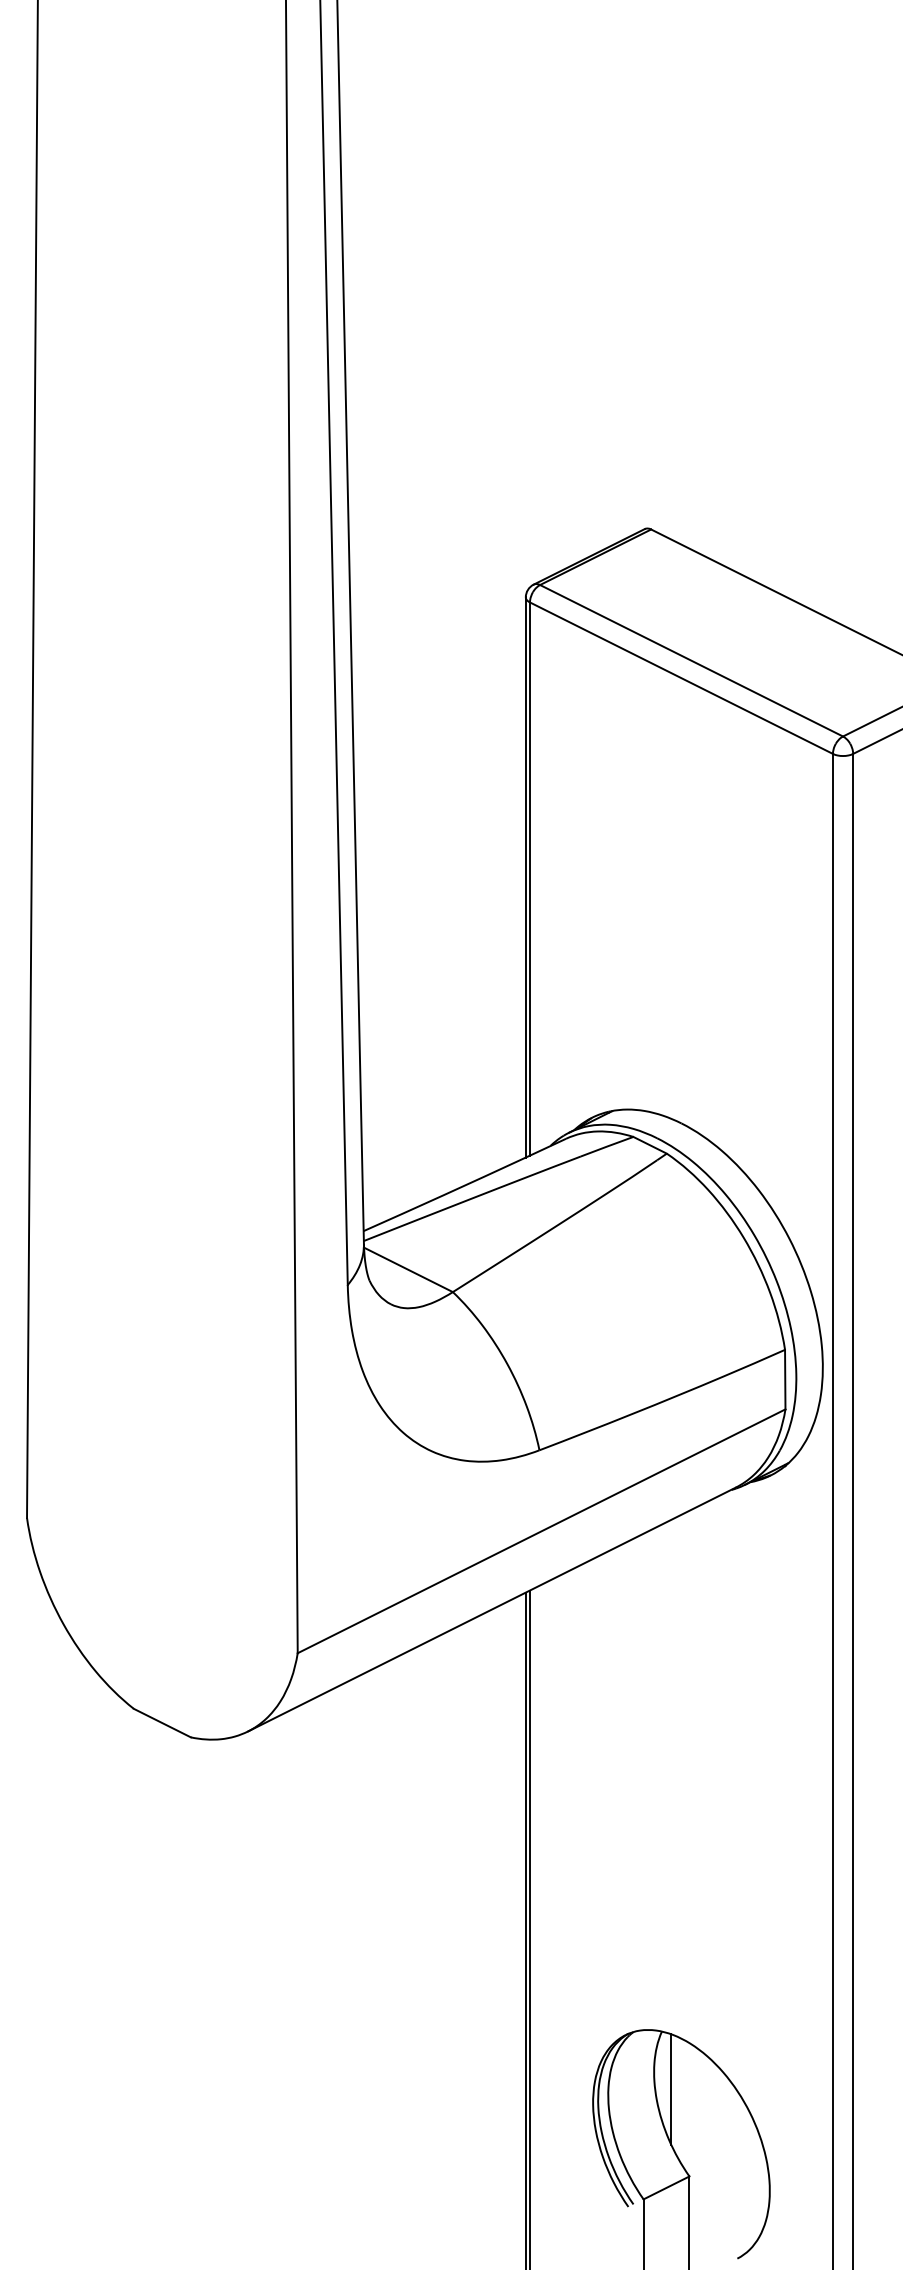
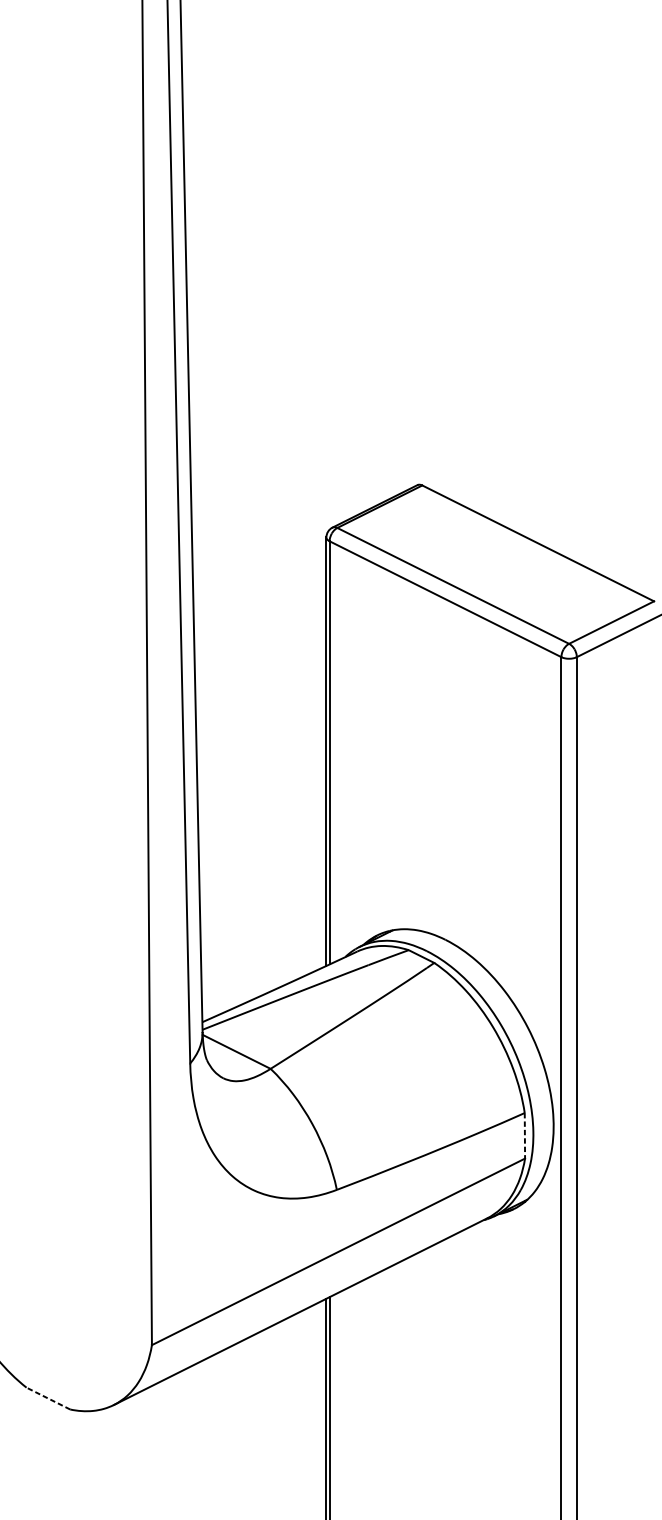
line: (785, 1379) -> (525, 1135), solid -> dashed
line: (162, 1723) -> (48, 1398), solid -> dashed

